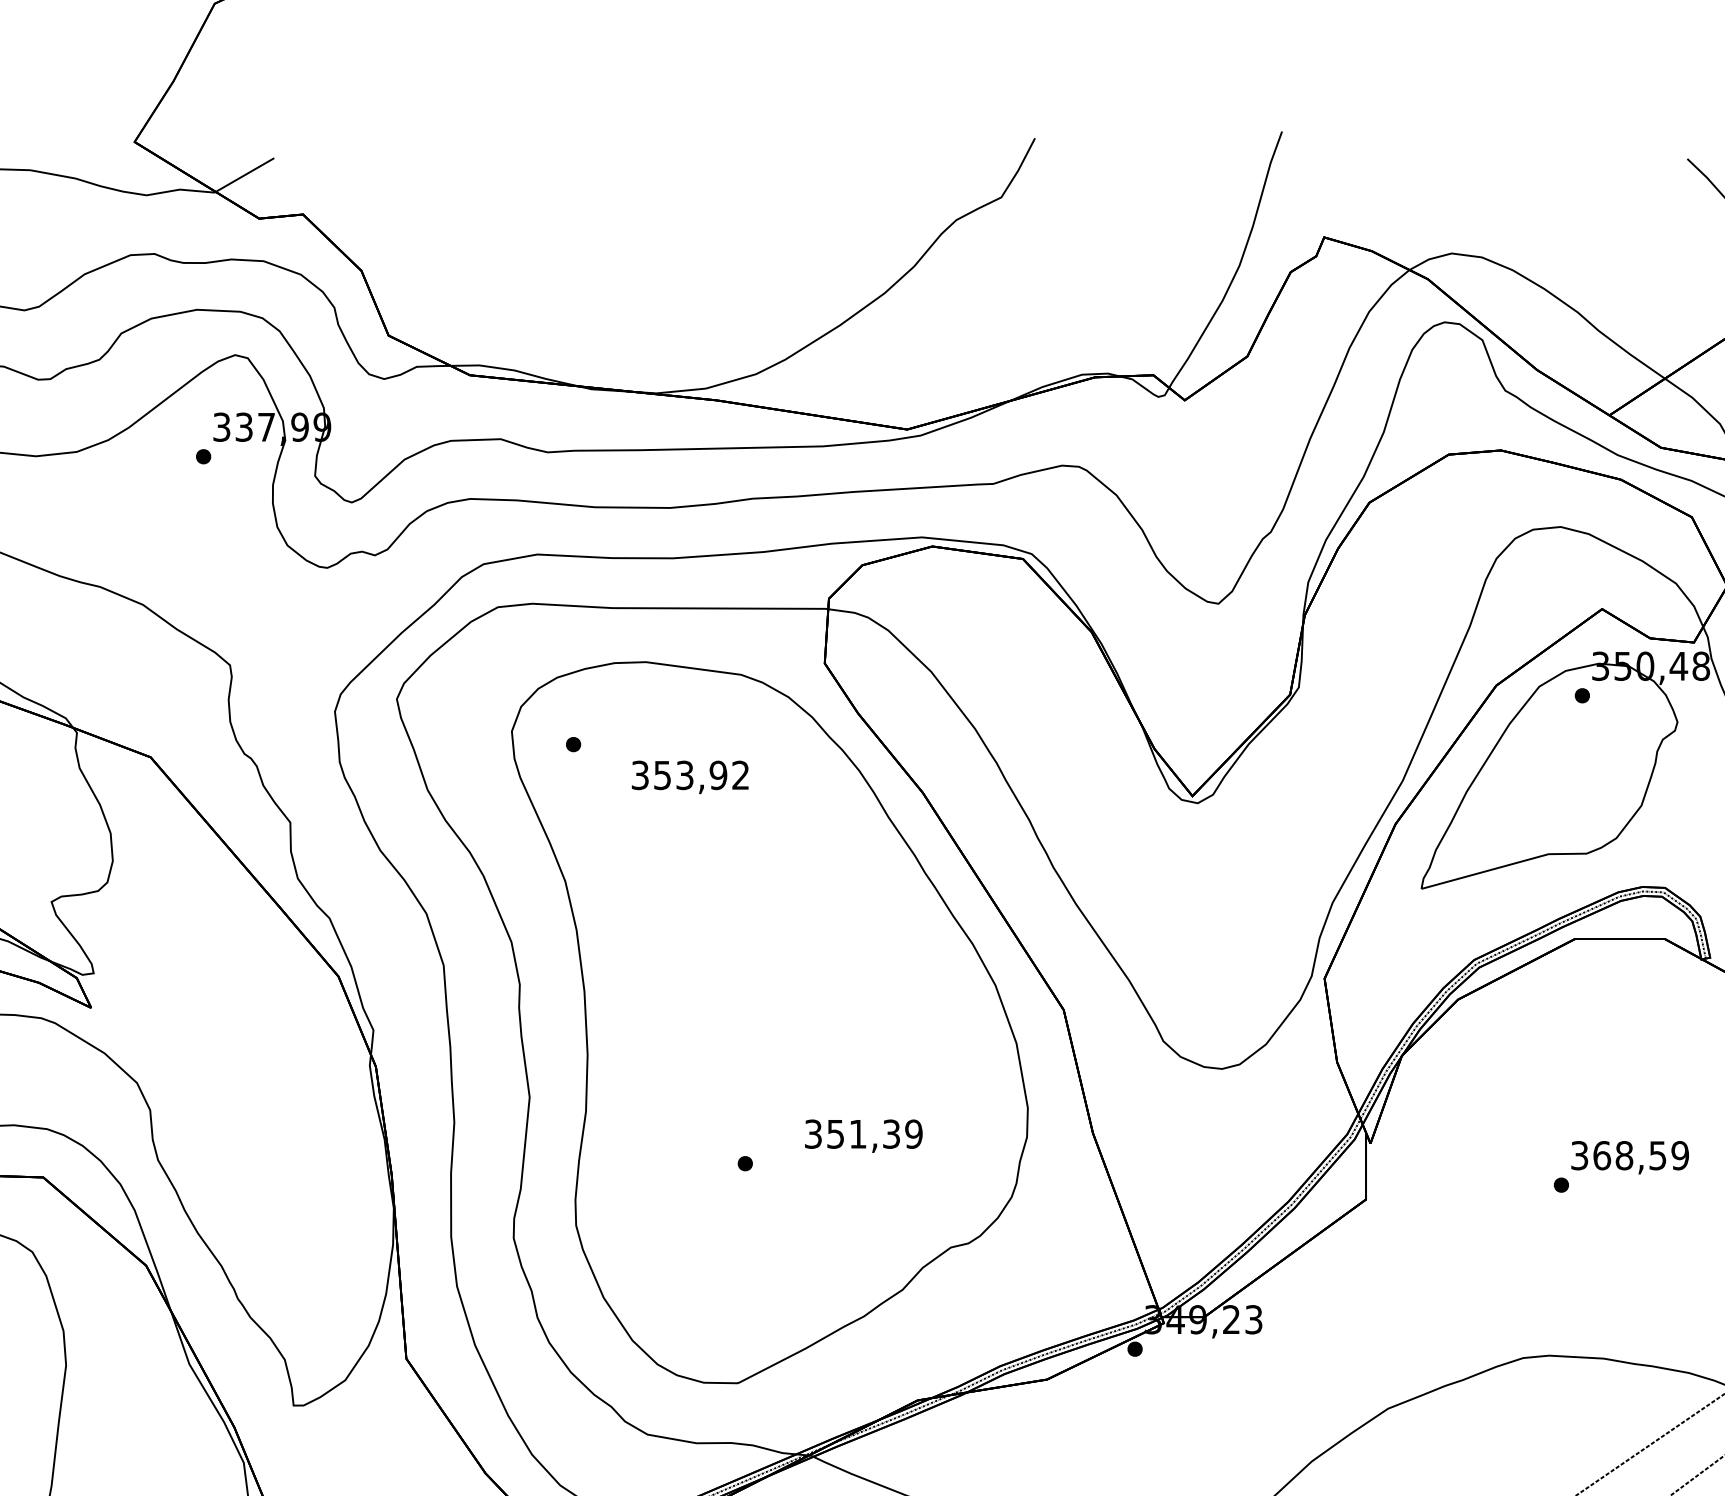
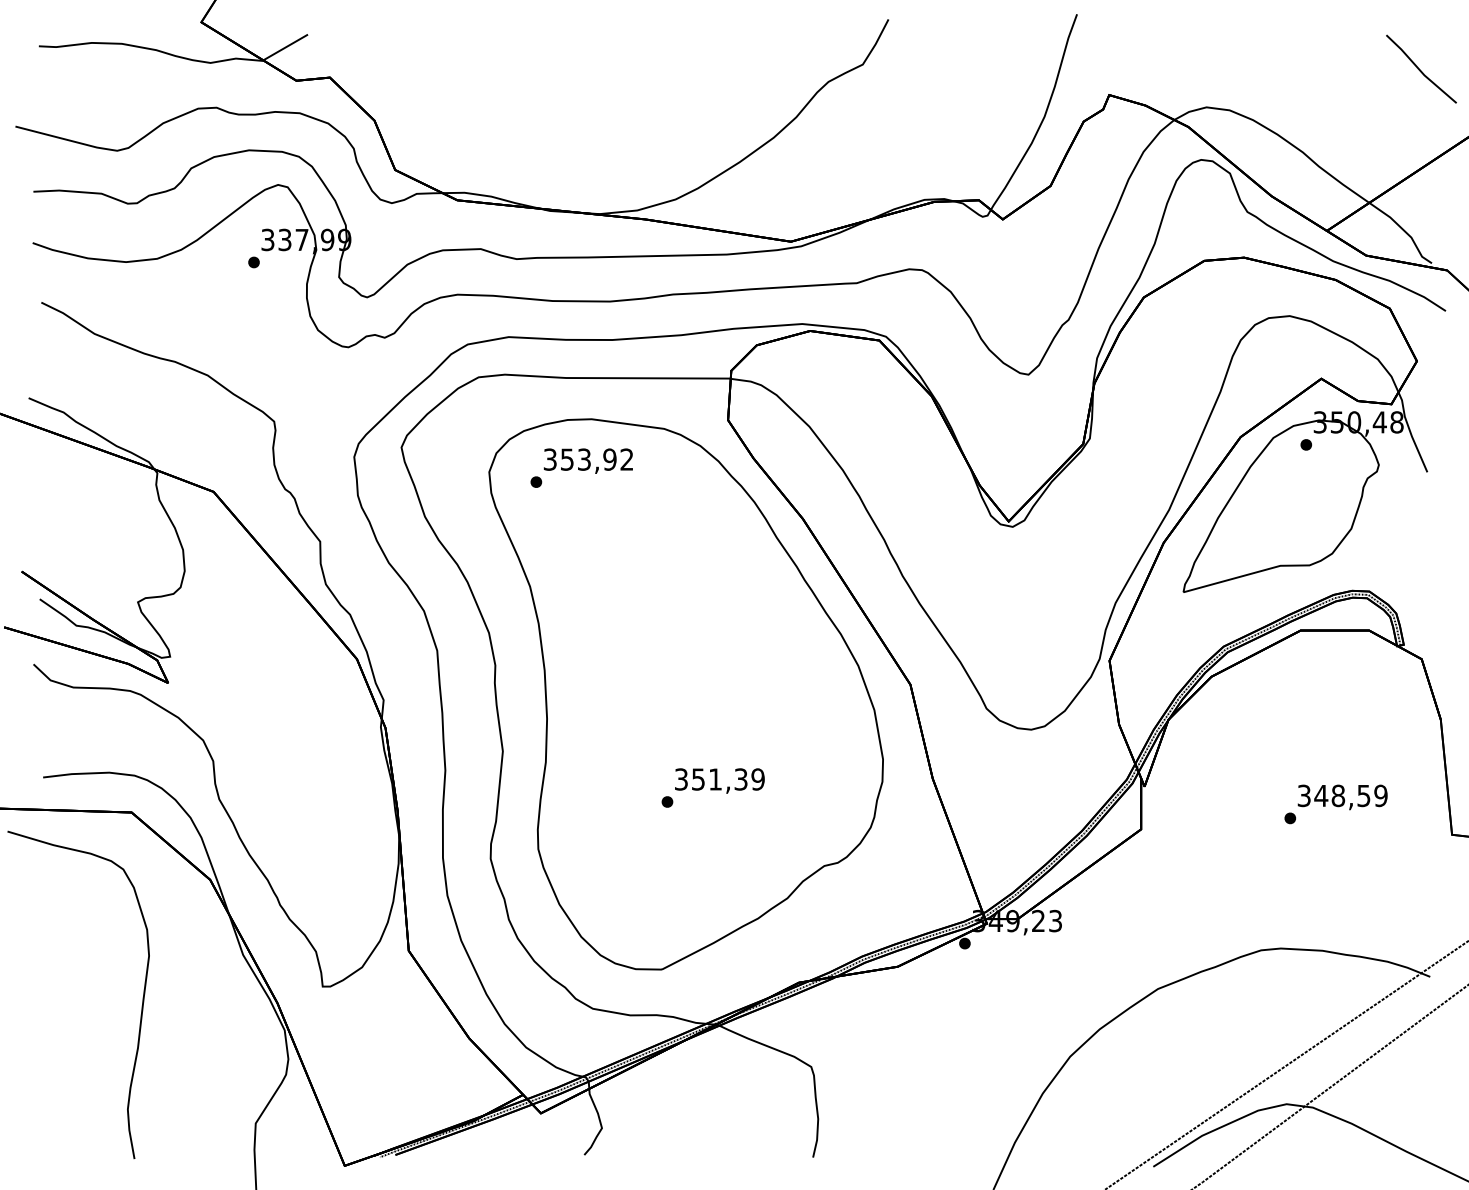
text: (689, 776) -> (587, 460), moved
text: (863, 1135) -> (719, 780), moved
text: (1602, 1155) -> (1321, 795), 368,59 -> 348,59

